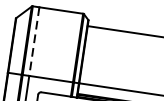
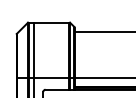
line: (34, 41) -> (34, 50), dashed -> solid

